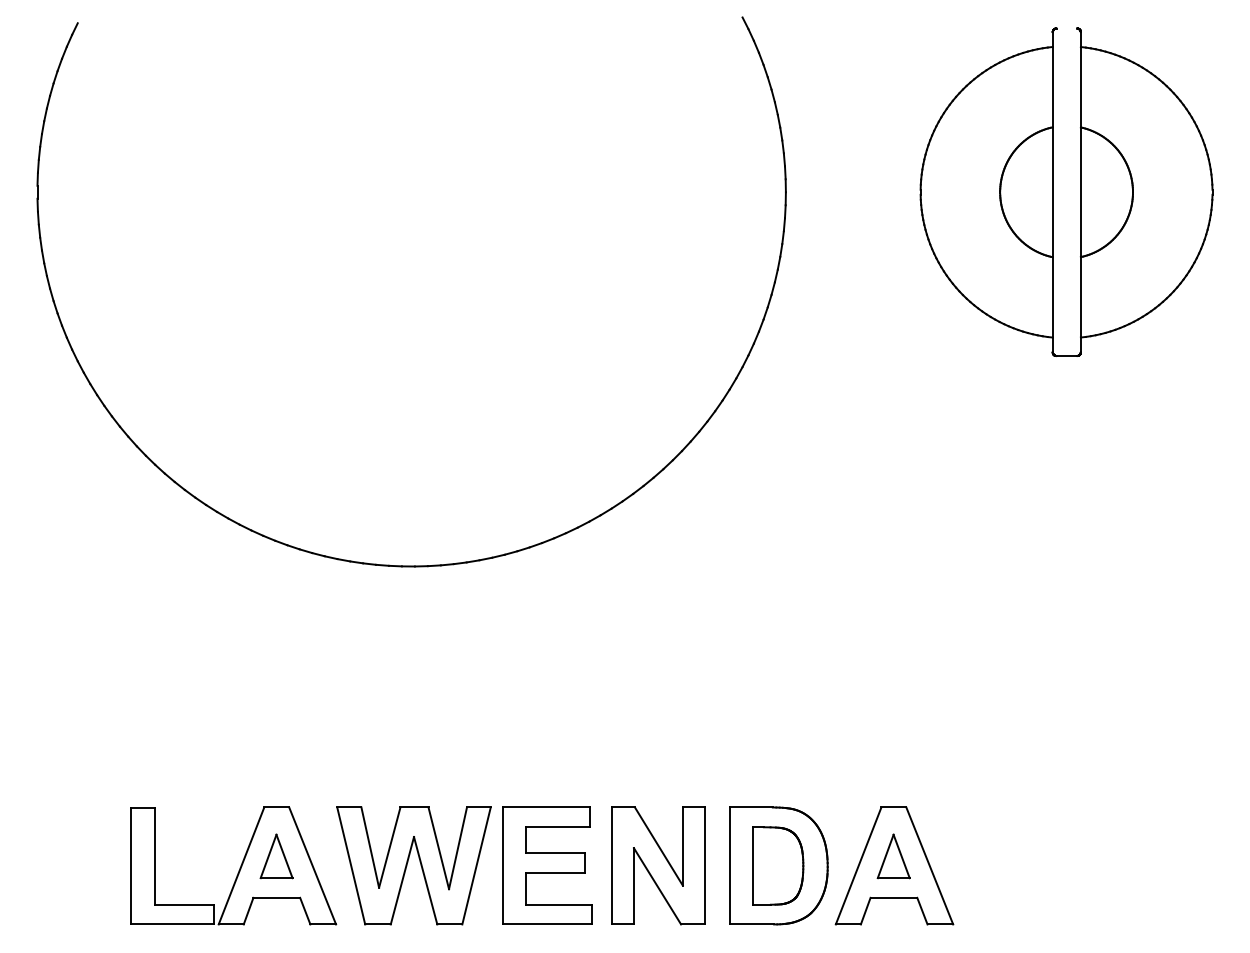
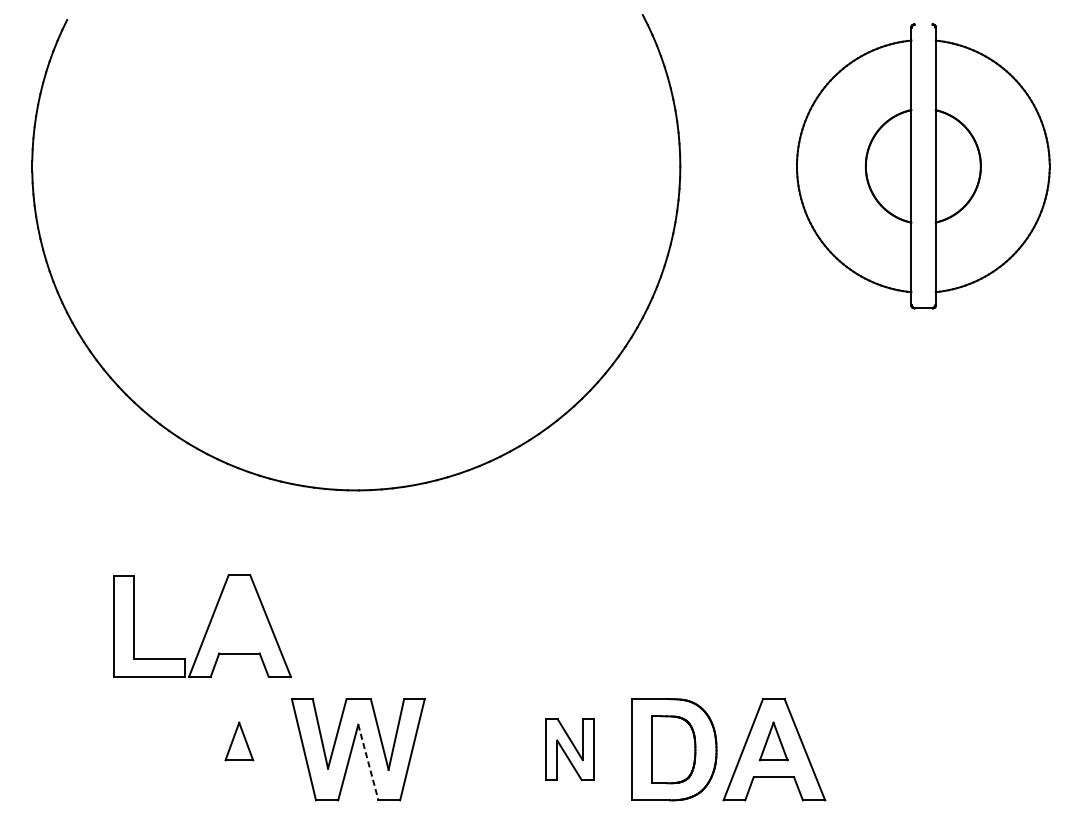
part: (547, 865) -> (473, 749), removed
part: (658, 865) -> (570, 749), size x0.6
part: (239, 867) -> (207, 627), moved
line: (425, 881) -> (368, 763), solid -> dashed

